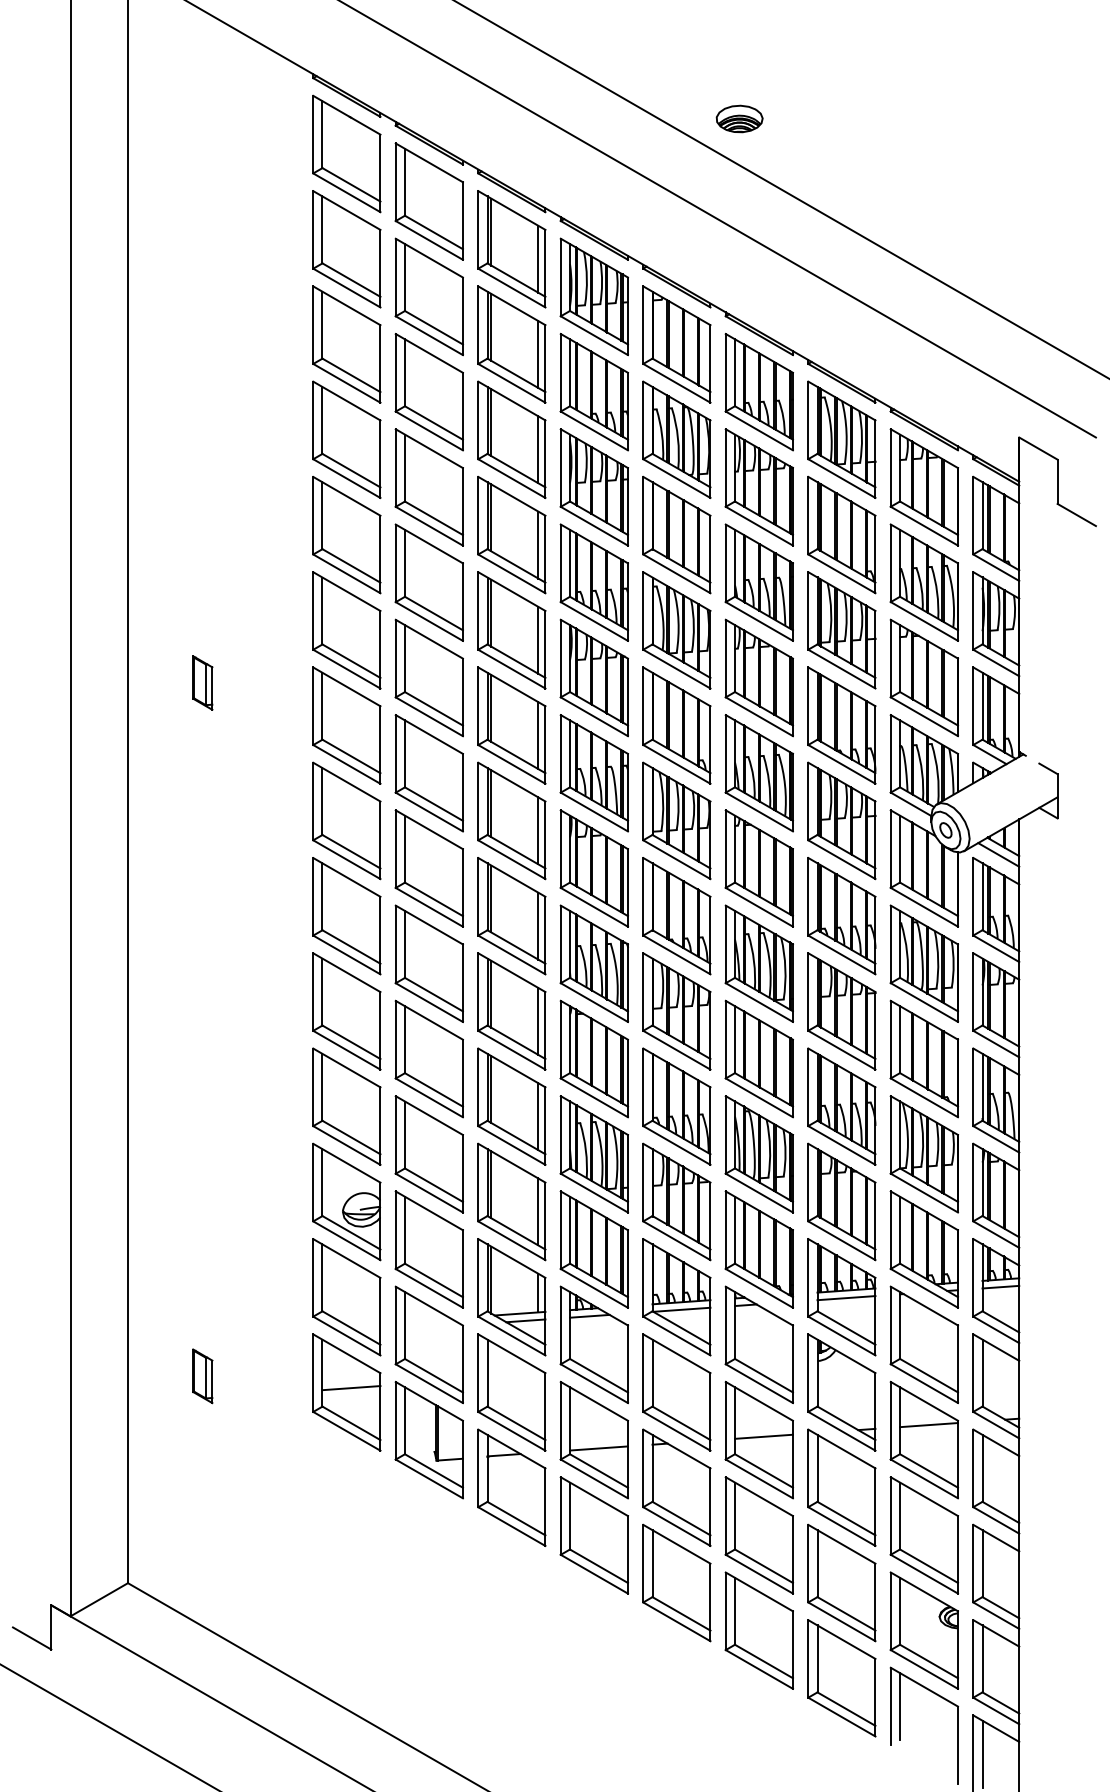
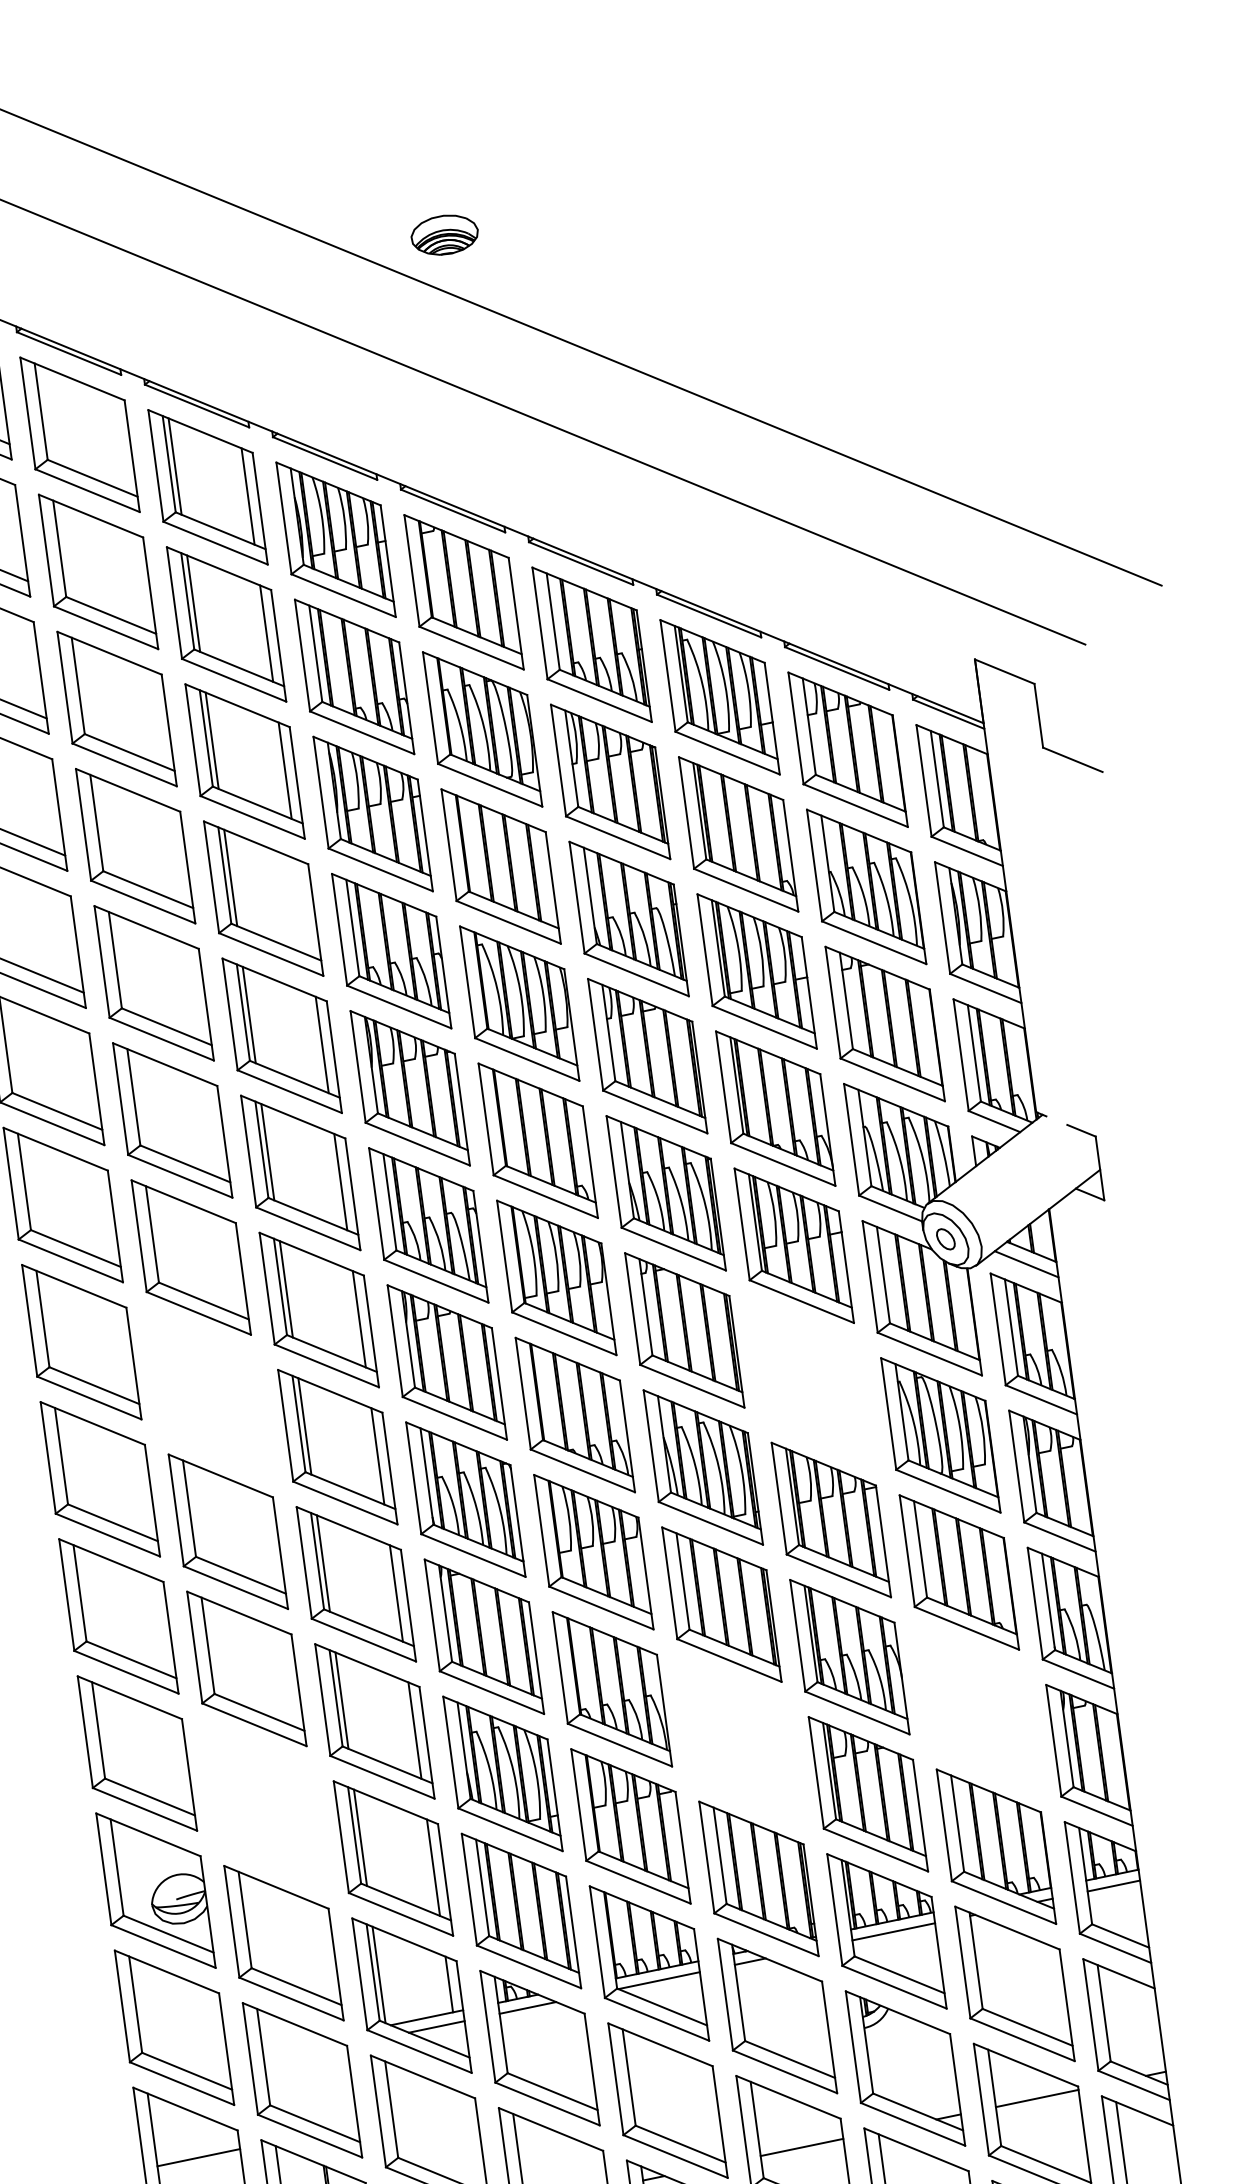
part: (739, 118) -> (444, 234), moved
line: (538, 544) -> (303, 907), removed
part: (428, 868) -> (208, 1394), removed
part: (841, 916) -> (812, 1383), removed
part: (428, 1154) -> (264, 1806), removed
part: (758, 1154) -> (739, 1742), removed
part: (923, 1154) -> (976, 1710), removed

